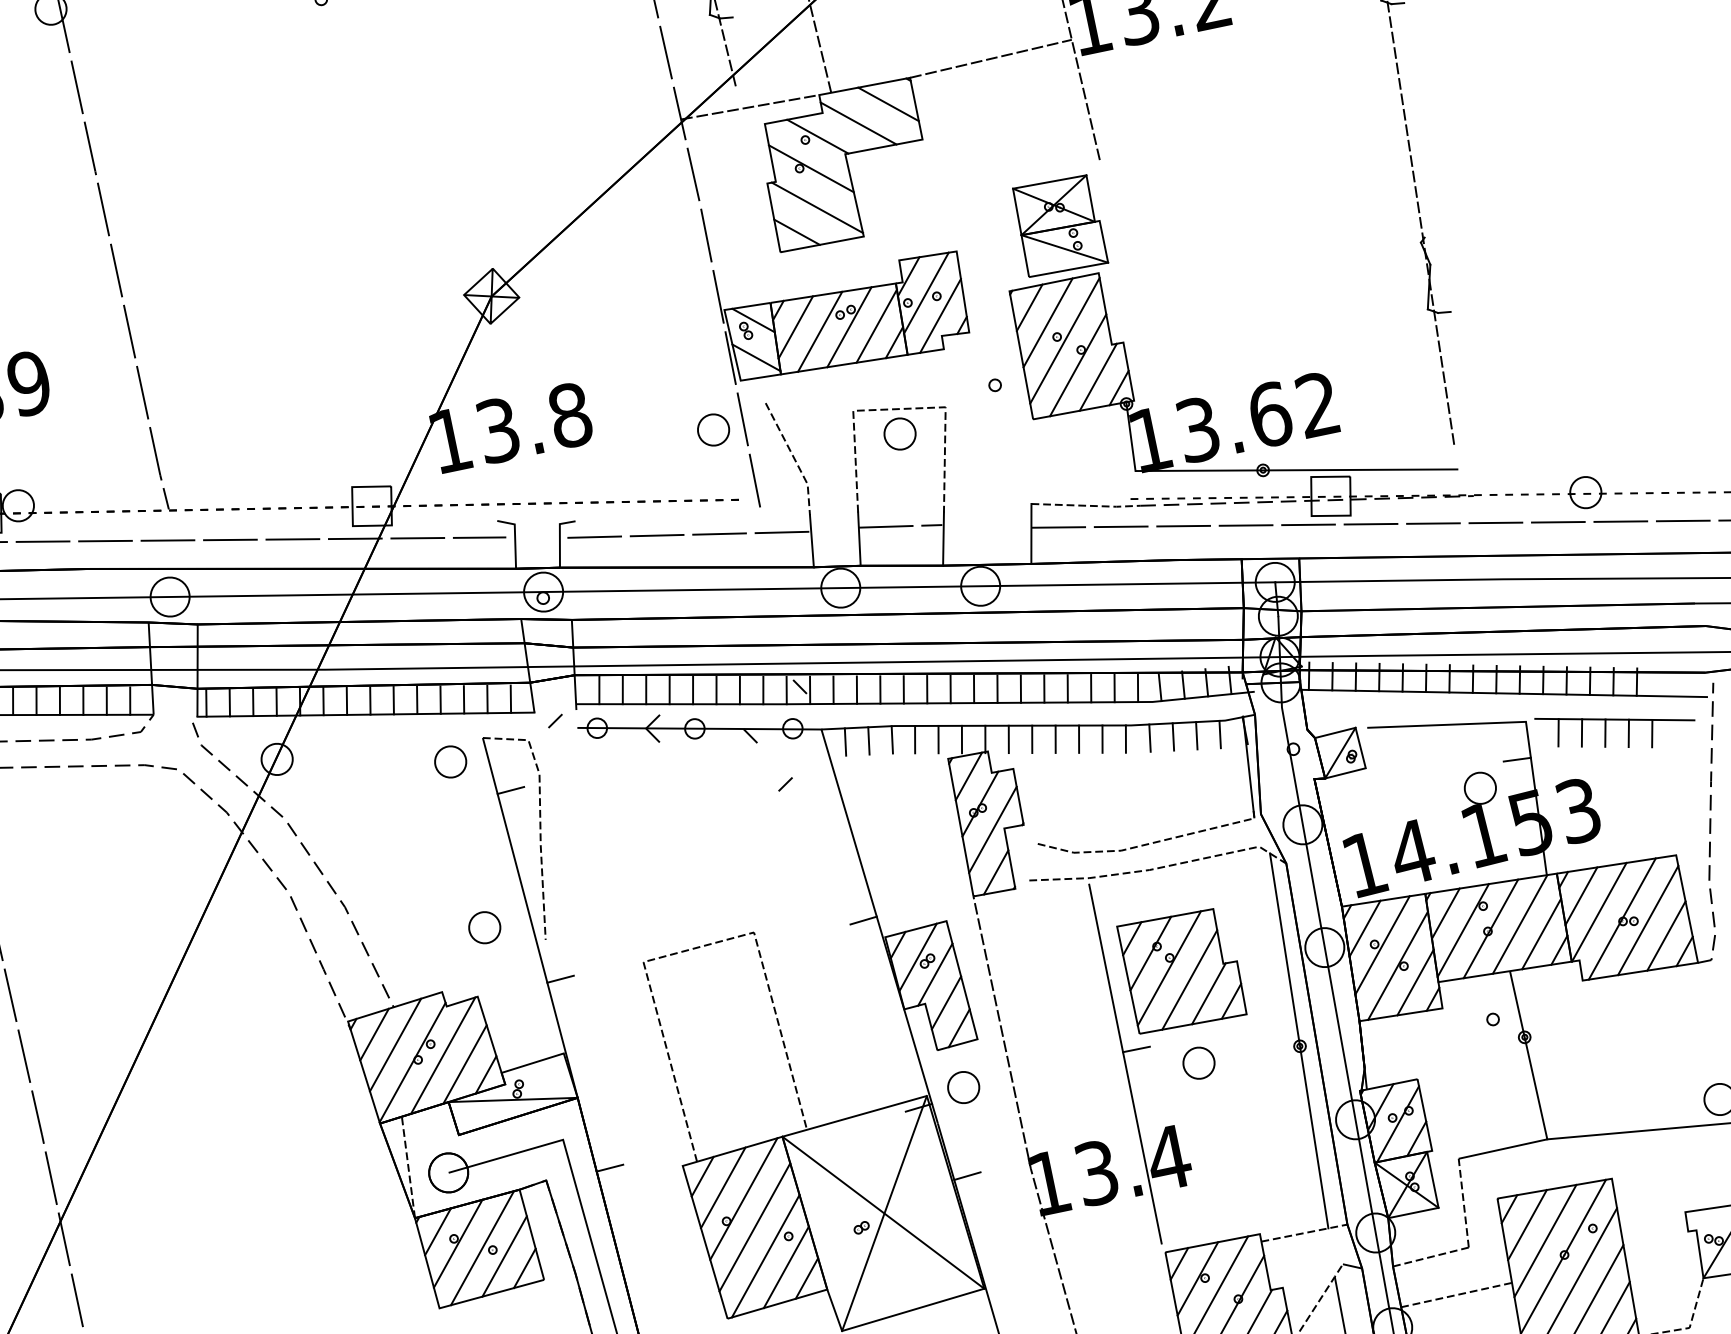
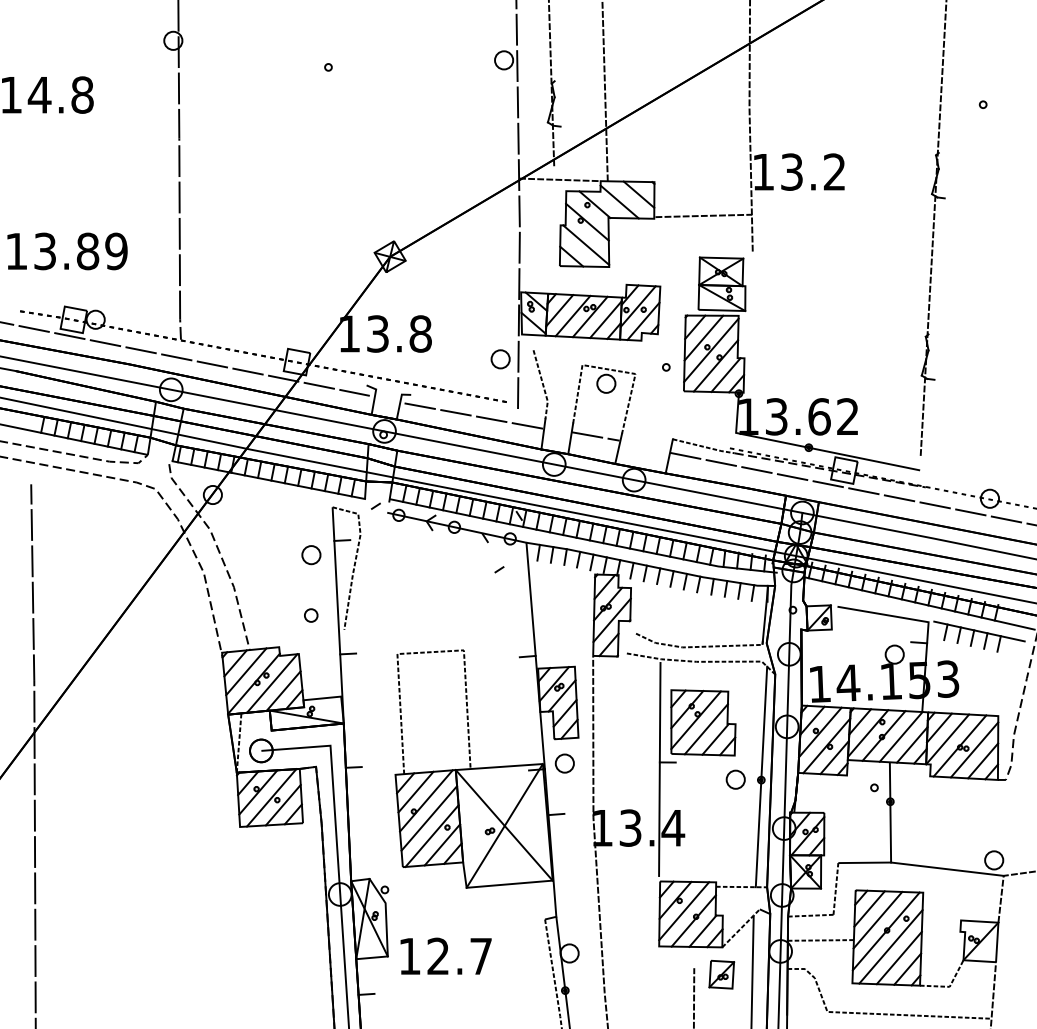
line: (990, 58) -> (703, 215), moved
part: (450, 762) -> (311, 555), moved
part: (485, 927) -> (311, 615), size x0.7
part: (1198, 1062) -> (735, 779), moved

